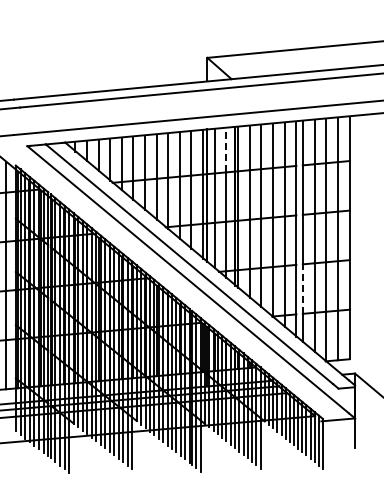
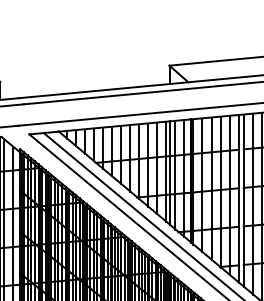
line: (226, 149) -> (184, 136), dashed -> solid
line: (302, 289) -> (243, 245), dashed -> solid

